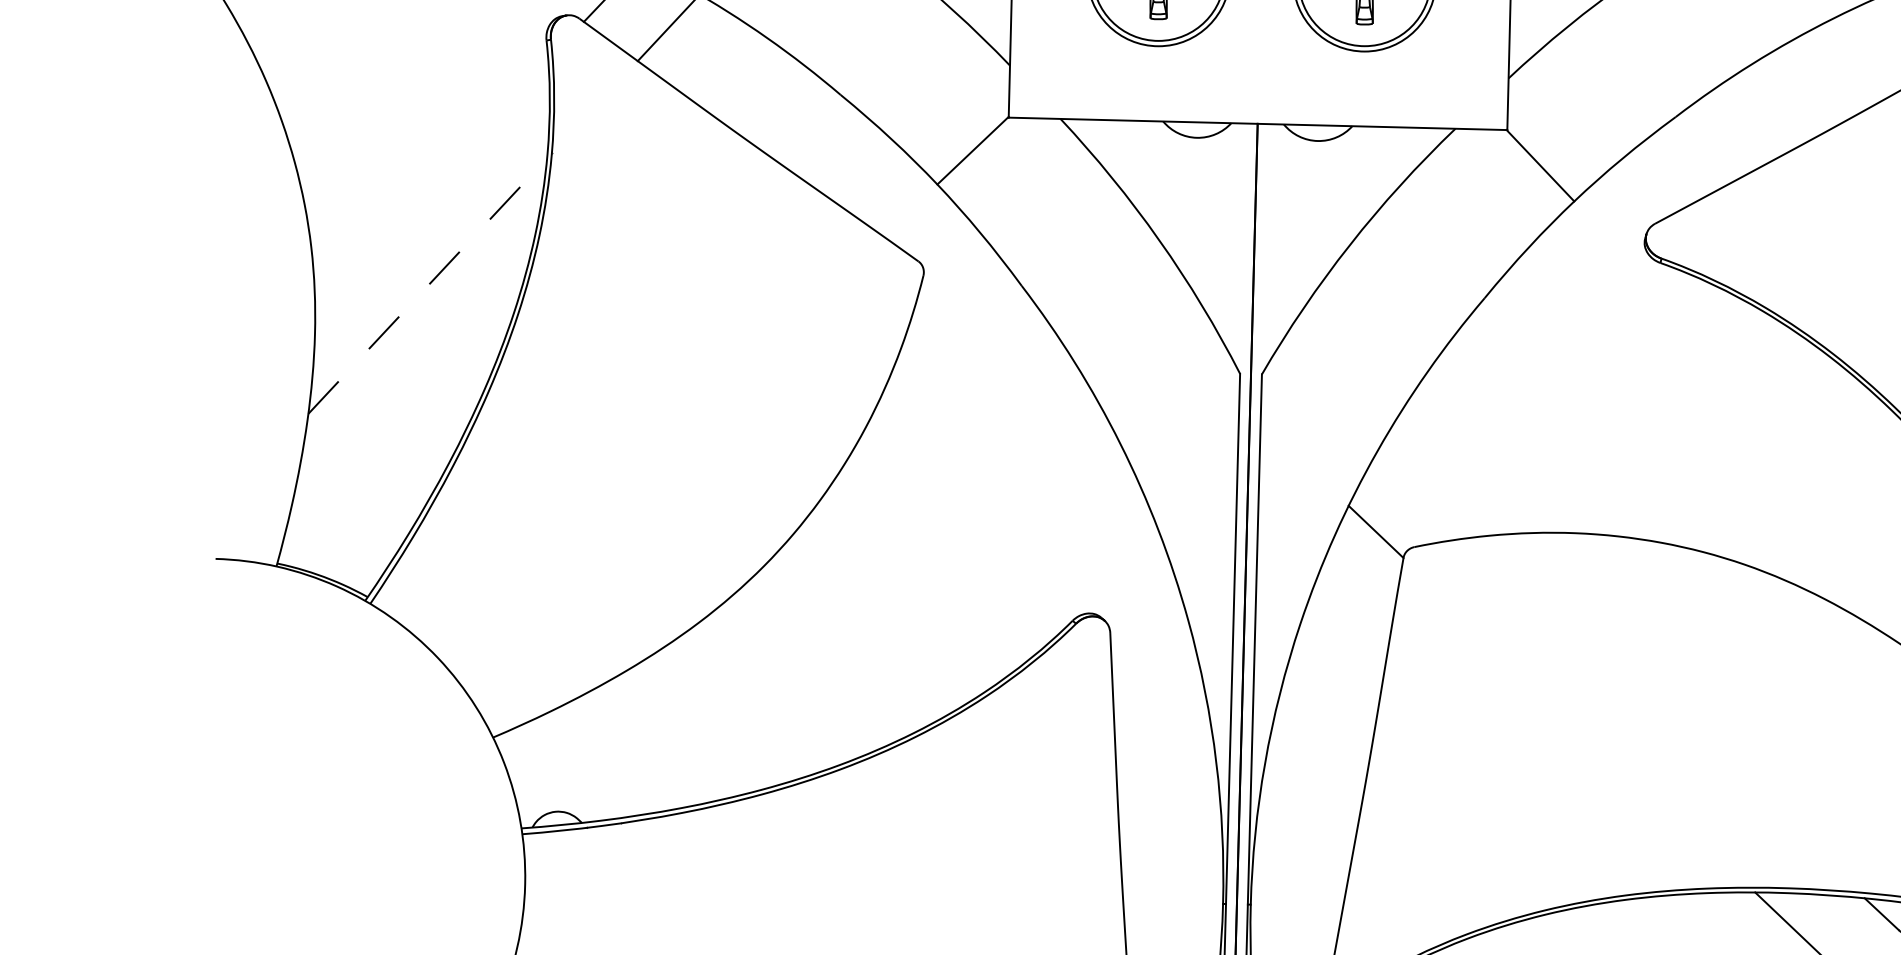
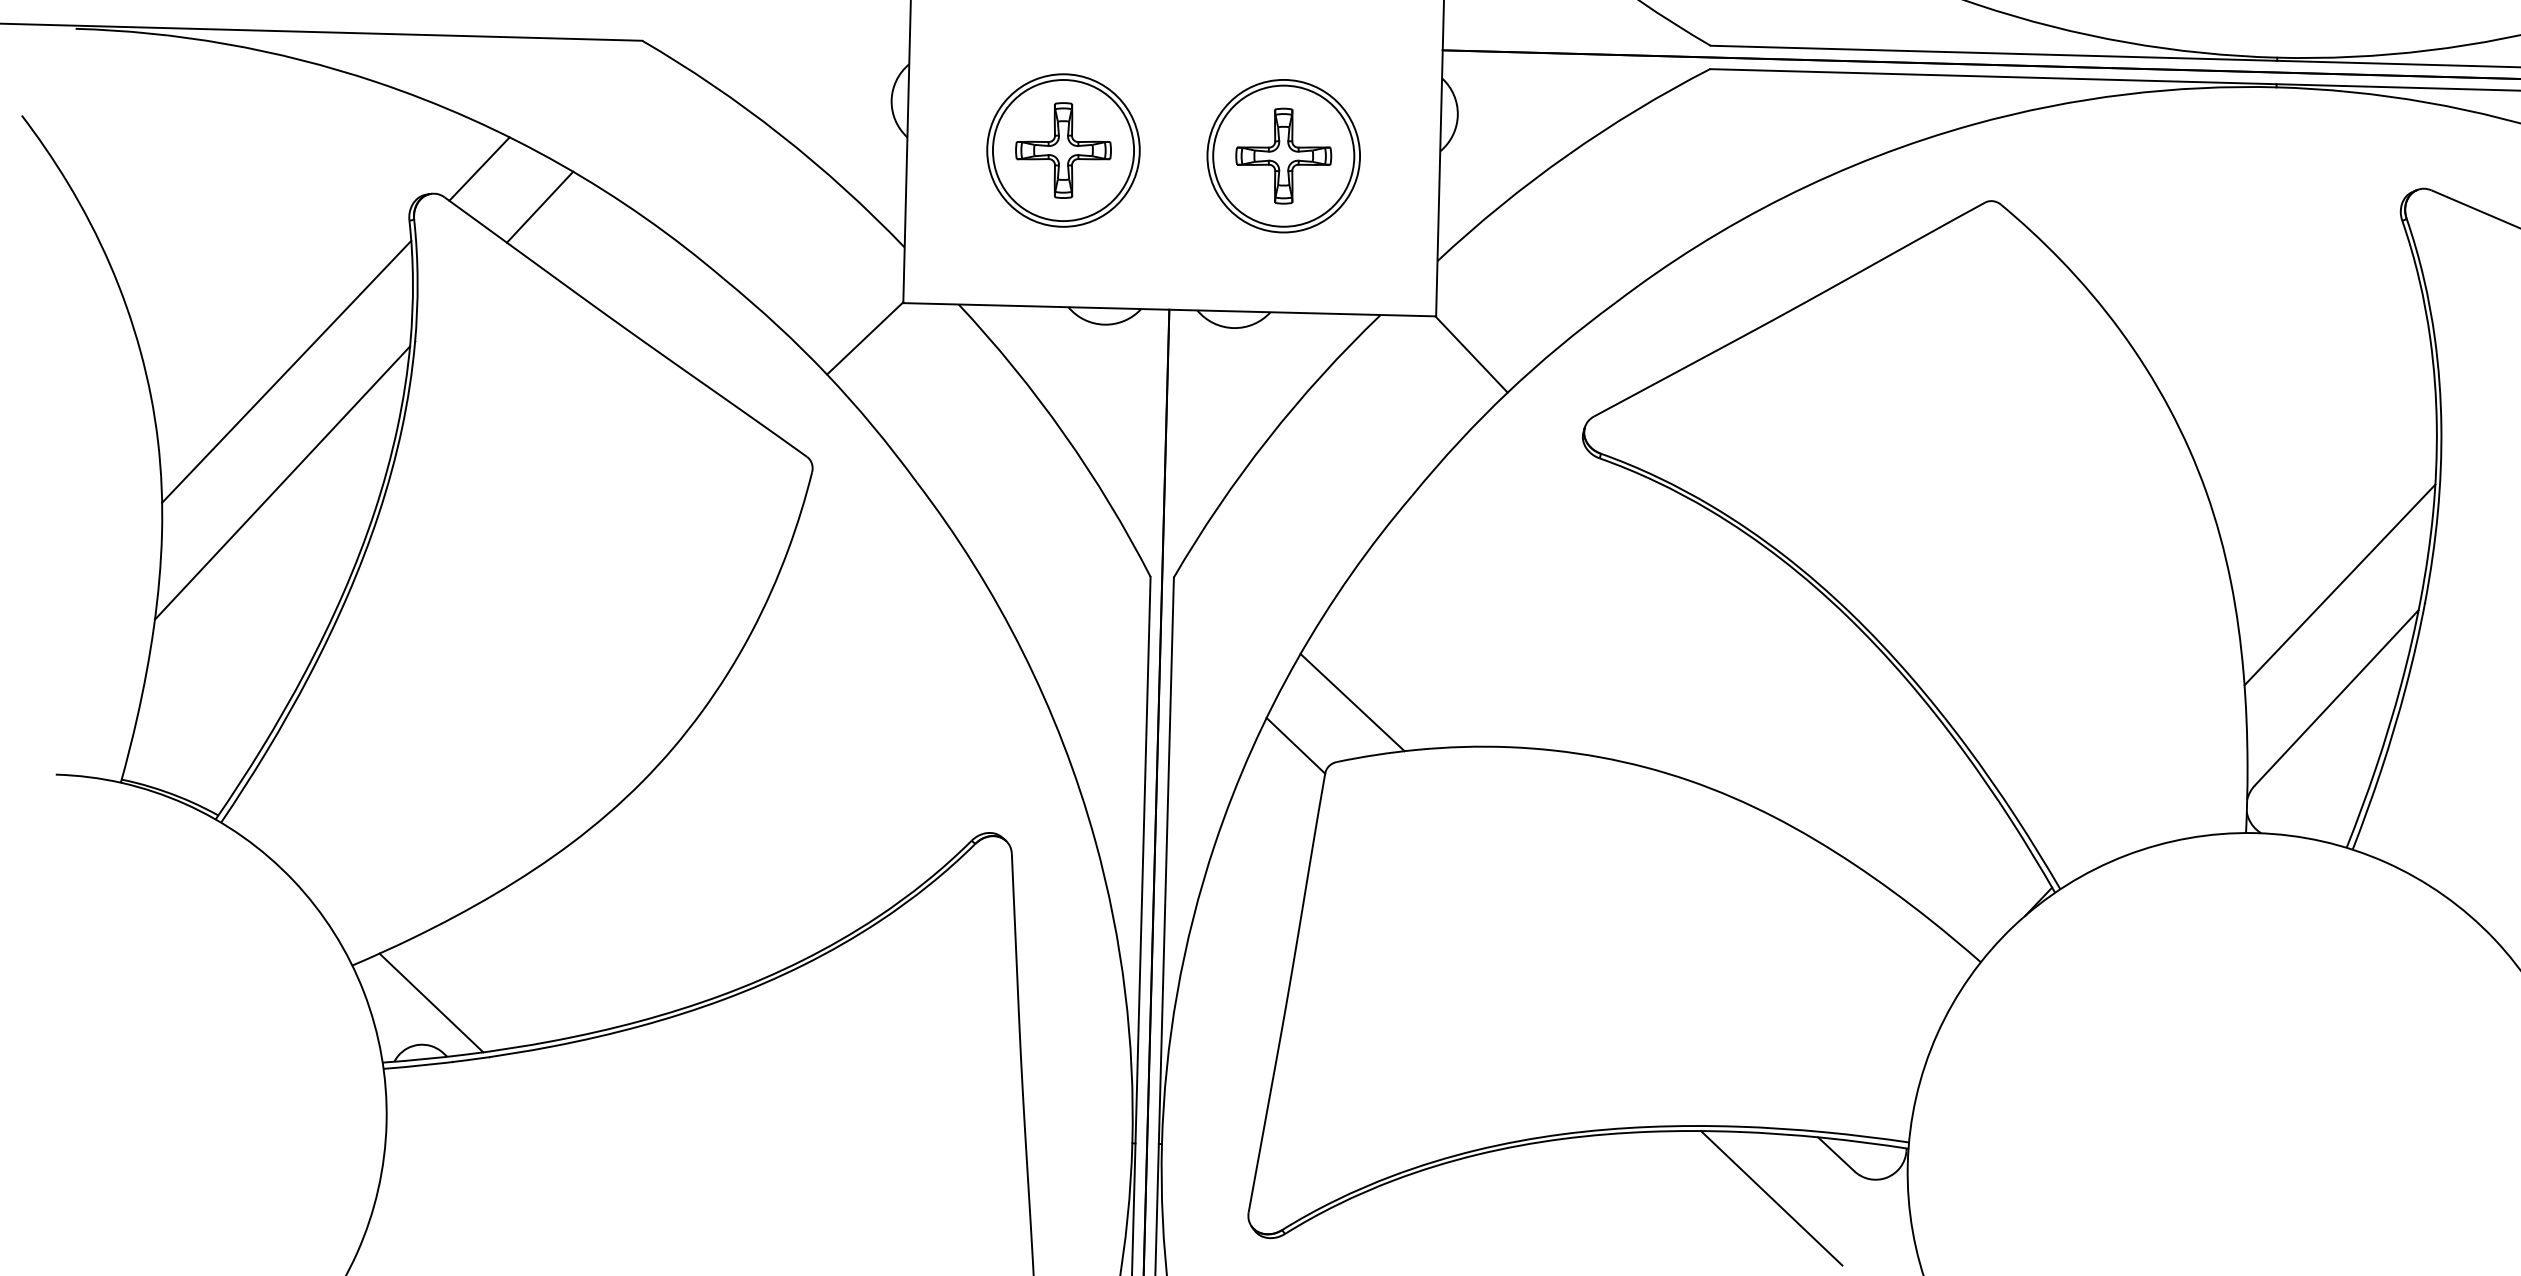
line: (431, 181) -> (286, 371), added
line: (427, 286) -> (282, 483), dashed -> solid
line: (1429, 491) -> (1352, 702), added
line: (567, 772) -> (431, 1002), added

